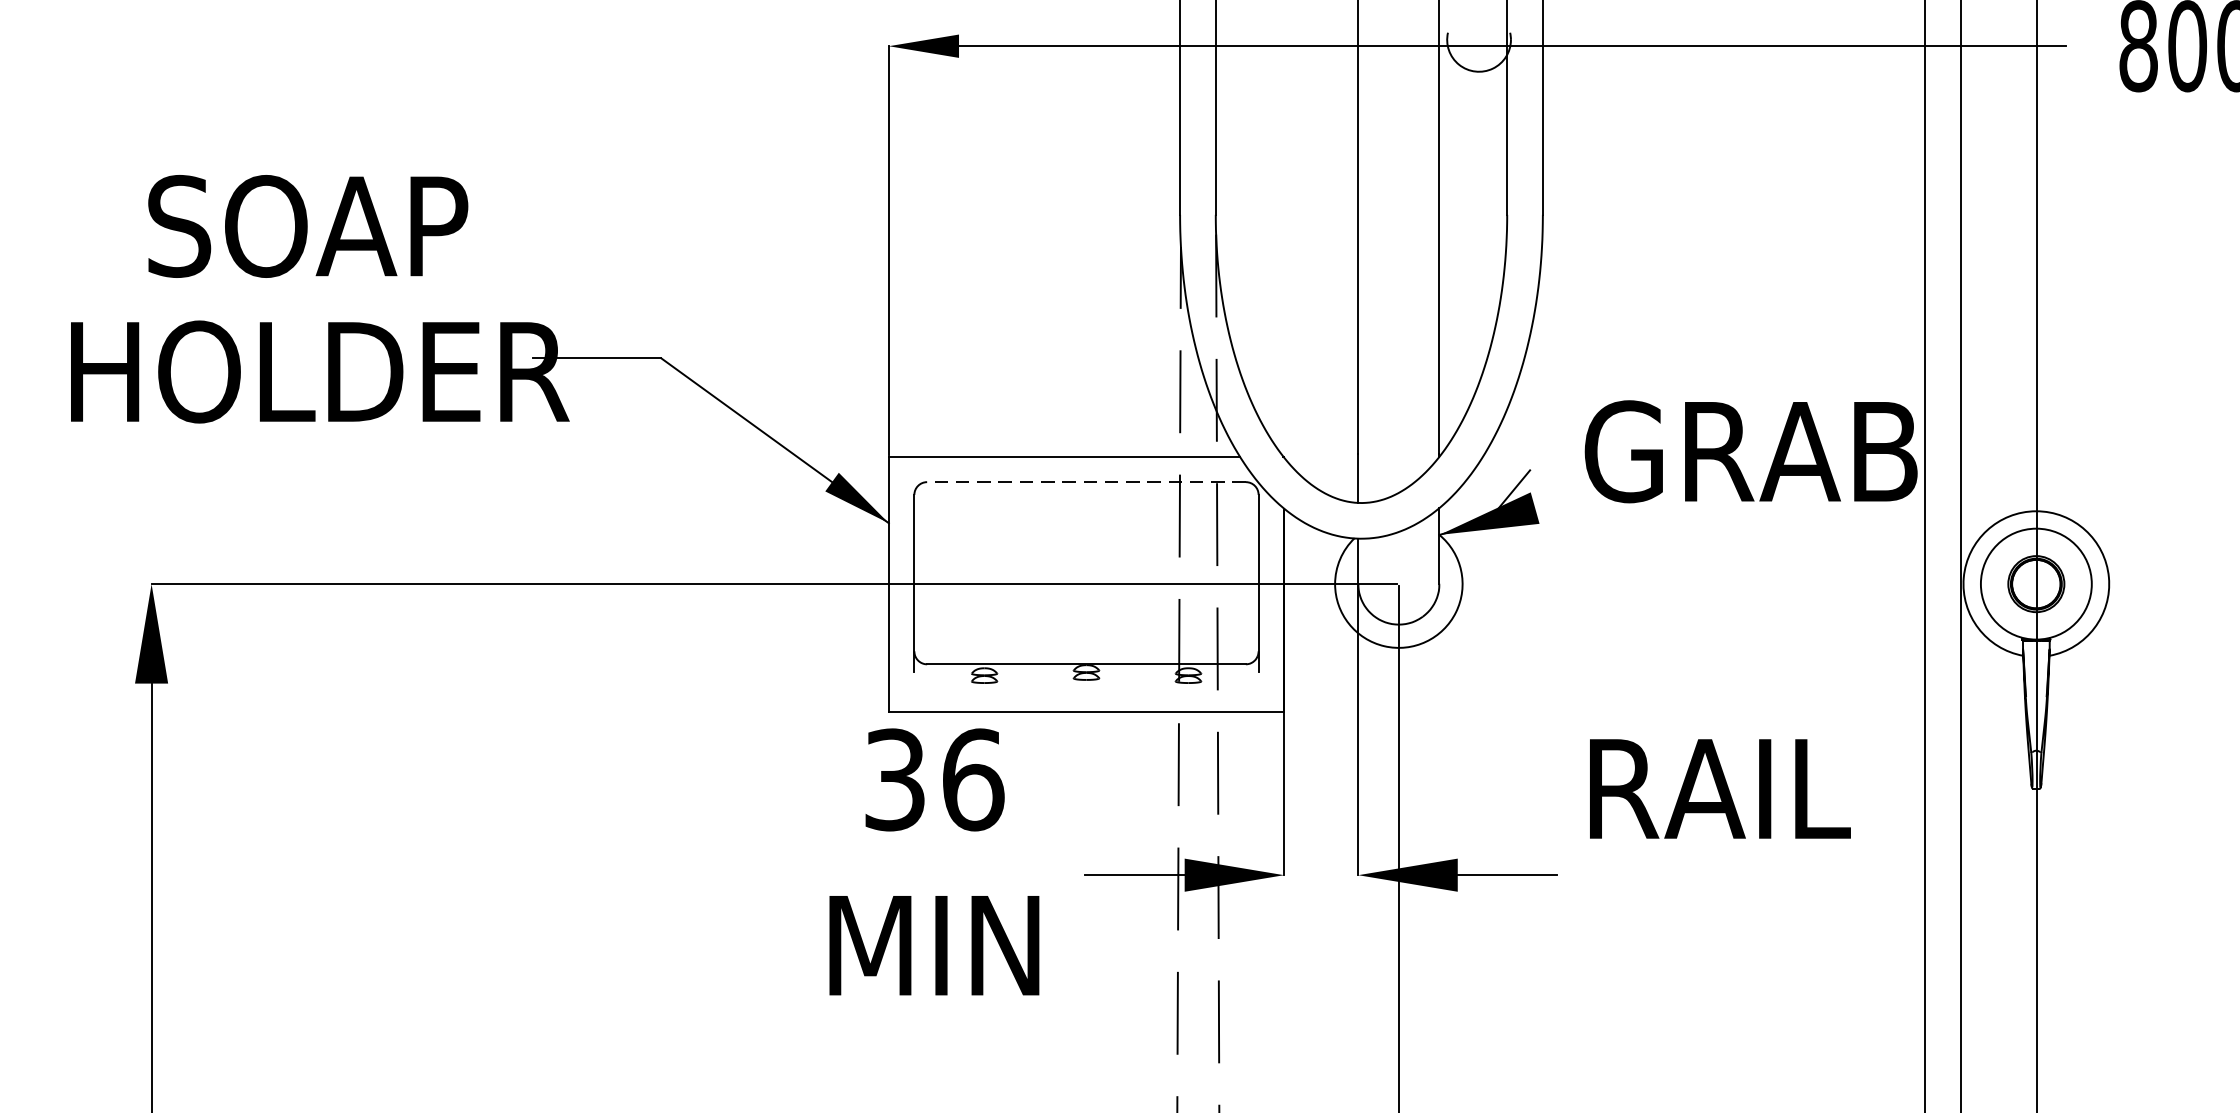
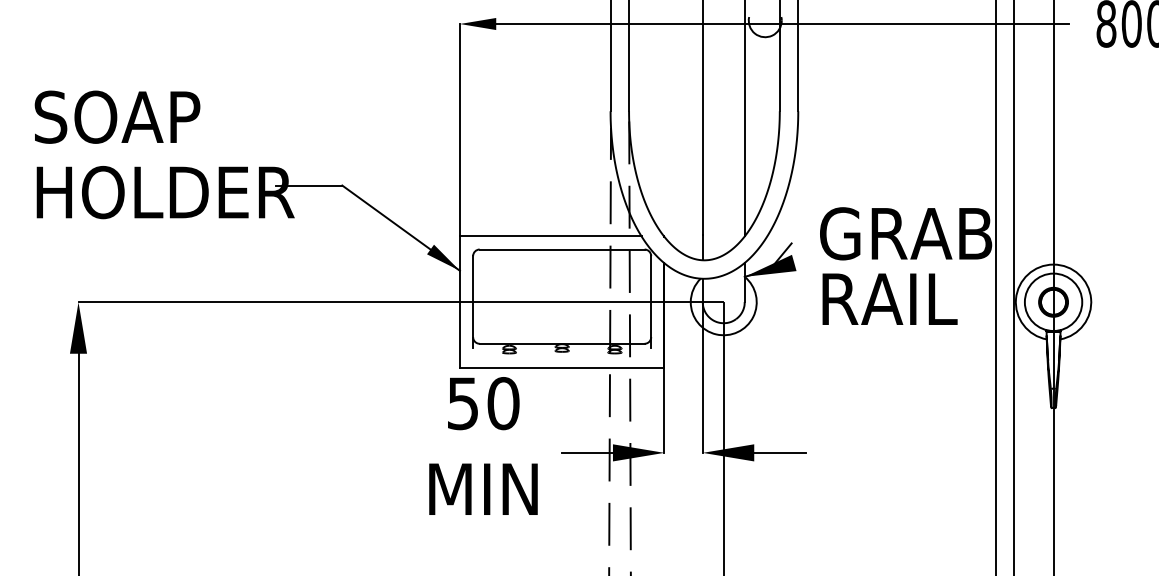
text: (308, 224) -> (117, 116), moved
line: (1085, 482) -> (561, 249), dashed -> solid
text: (934, 779) -> (483, 403), 36^JMIN -> 50^JMIN
text: (1719, 787) -> (889, 298), moved

